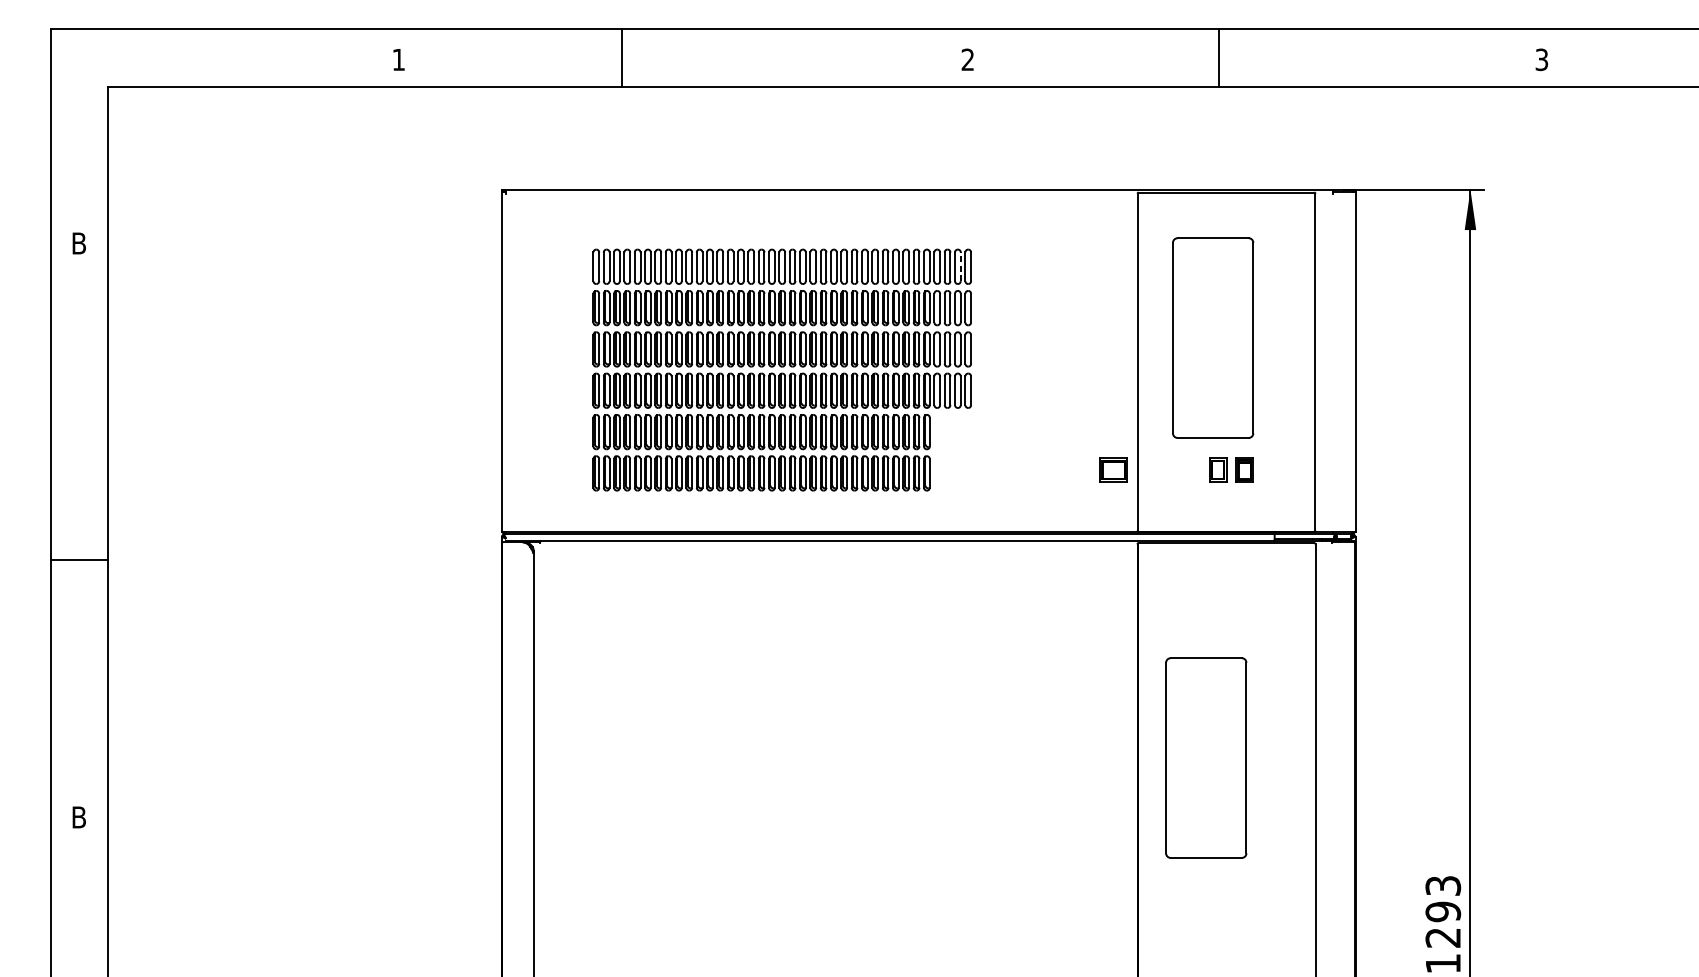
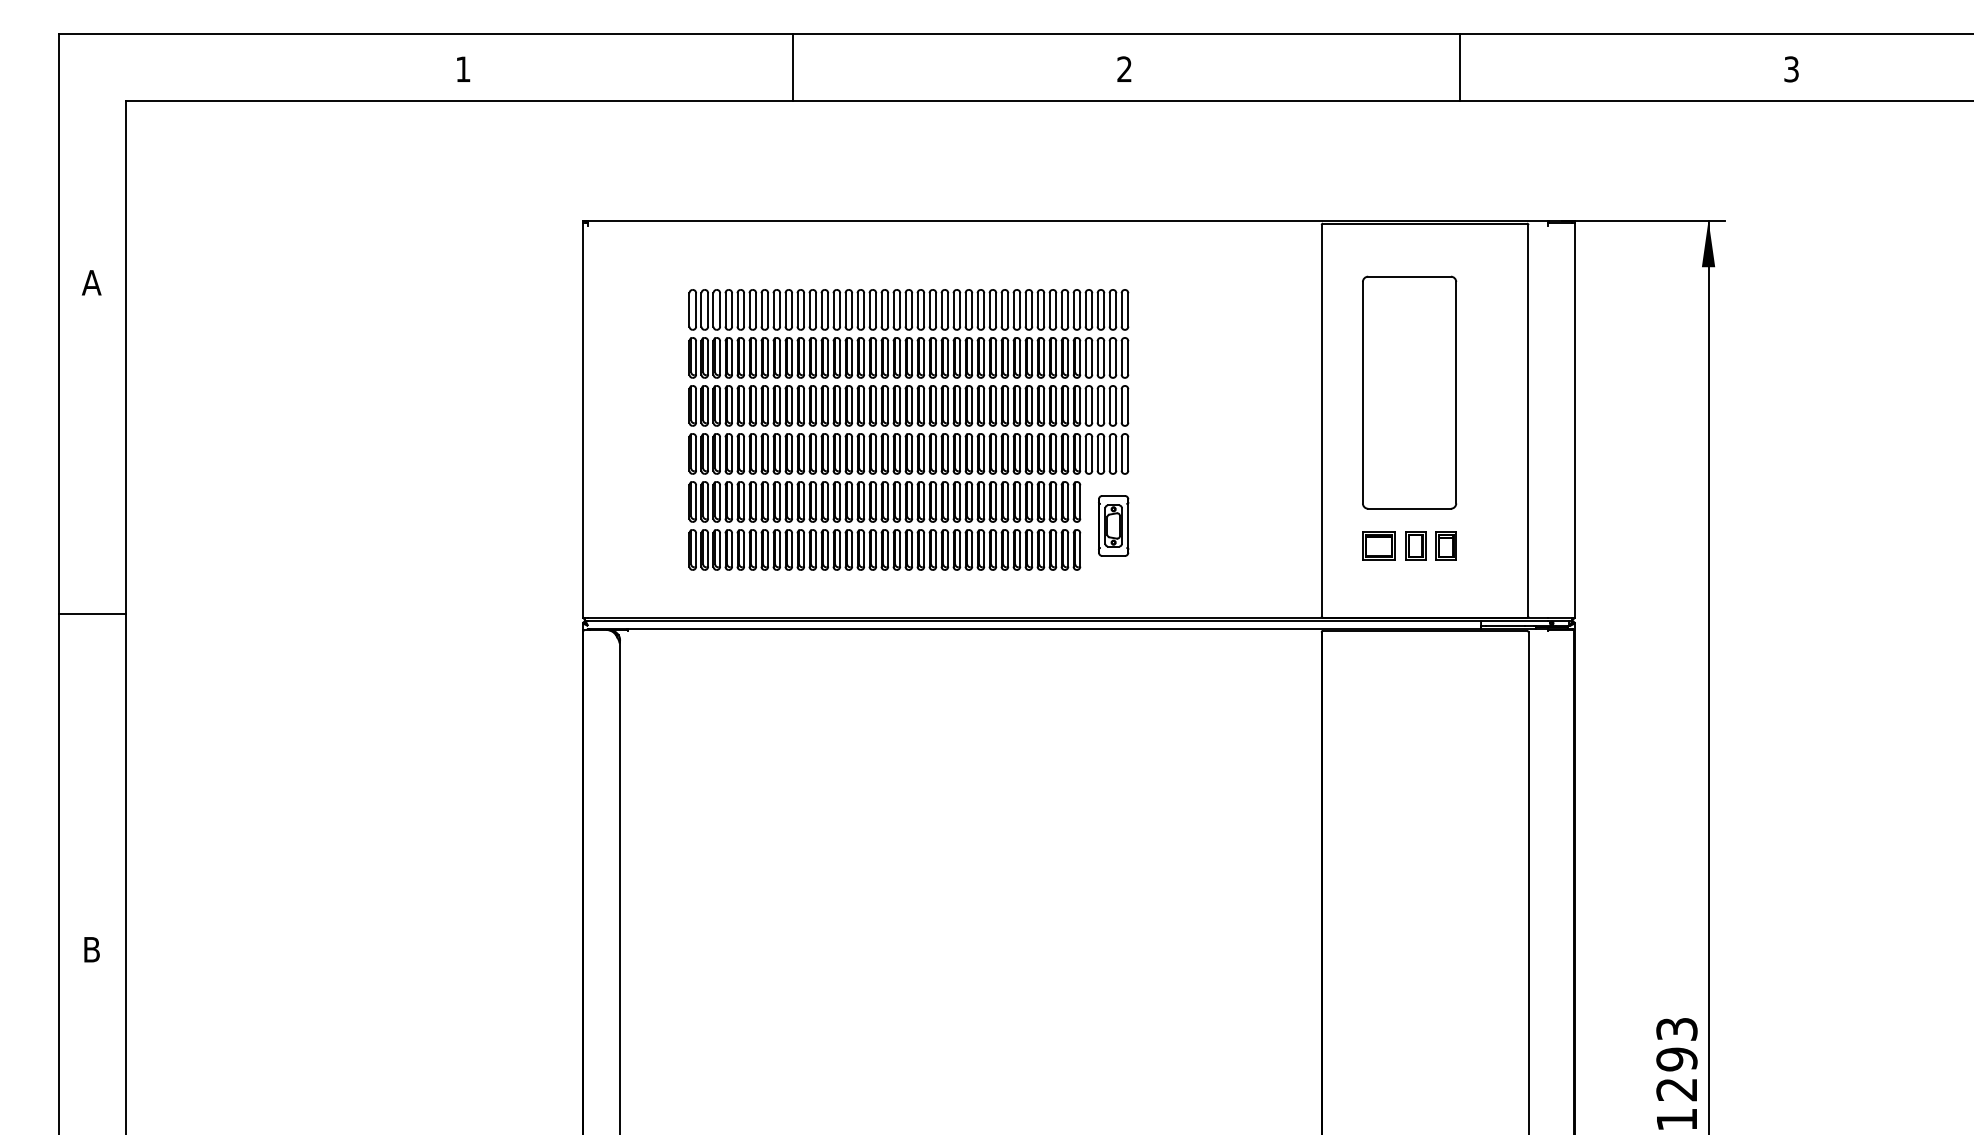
line: (621, 58) -> (792, 67), moved
line: (1219, 58) -> (1459, 67), moved
text: (78, 243) -> (91, 282), B -> A
line: (960, 266) -> (1116, 309), dashed -> solid
part: (958, 452) -> (1113, 525), added
part: (1113, 469) -> (1378, 545), moved
line: (79, 559) -> (92, 614), moved
part: (1206, 757) -> (1401, 880), removed

